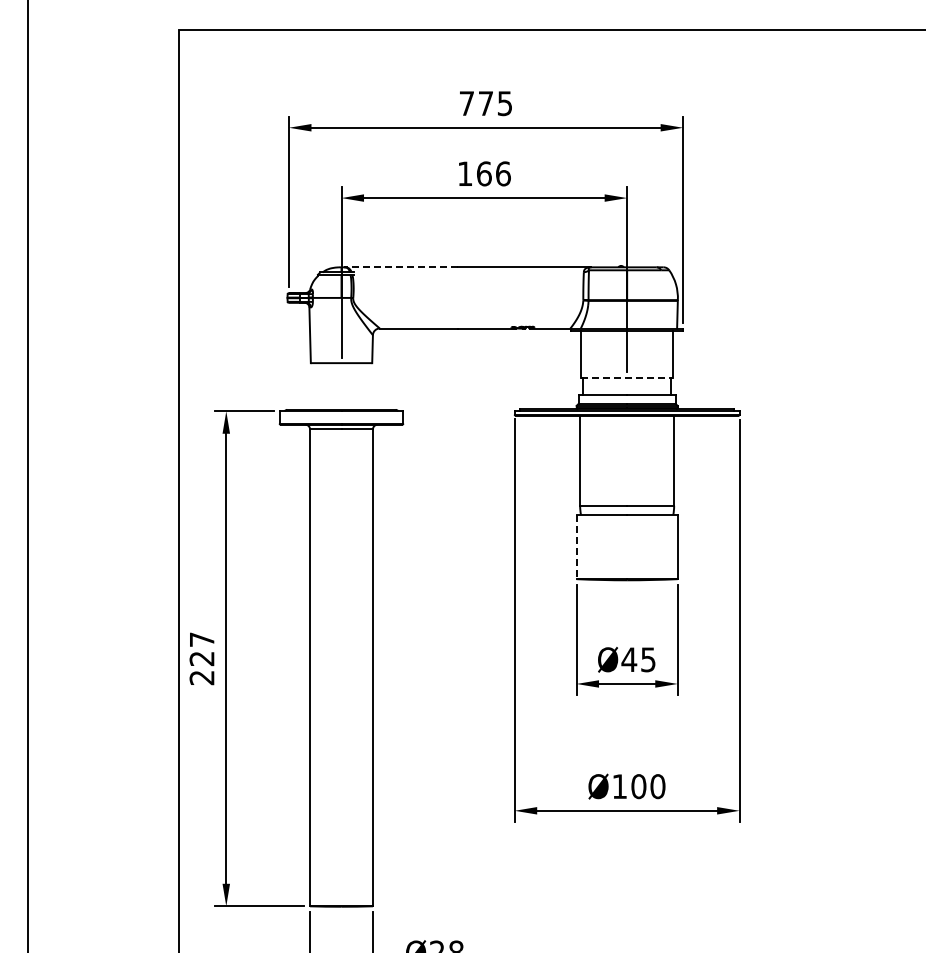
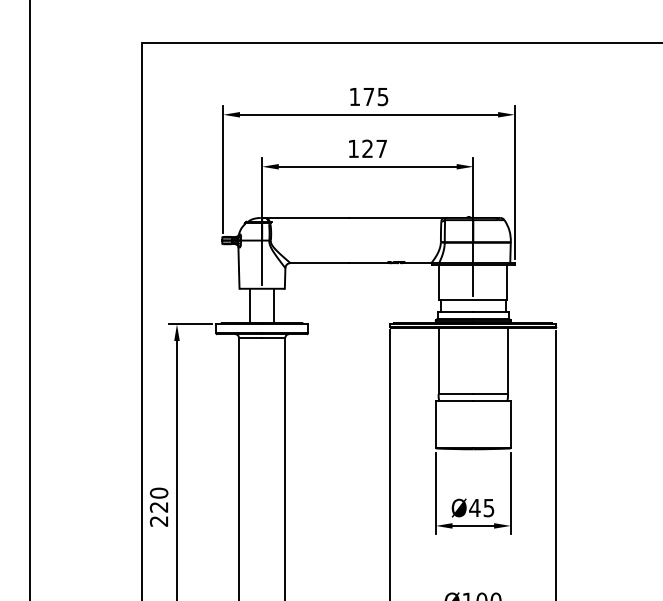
text: (466, 103) -> (354, 96), 775 -> 175
text: (493, 173) -> (374, 148), 166 -> 127
line: (400, 267) -> (305, 218), dashed -> solid
line: (627, 378) -> (473, 300), dashed -> solid
line: (325, 386) -> (250, 306), added
line: (357, 386) -> (273, 306), added
line: (576, 547) -> (435, 425), dashed -> solid
text: (201, 639) -> (158, 493), 227 -> 220

